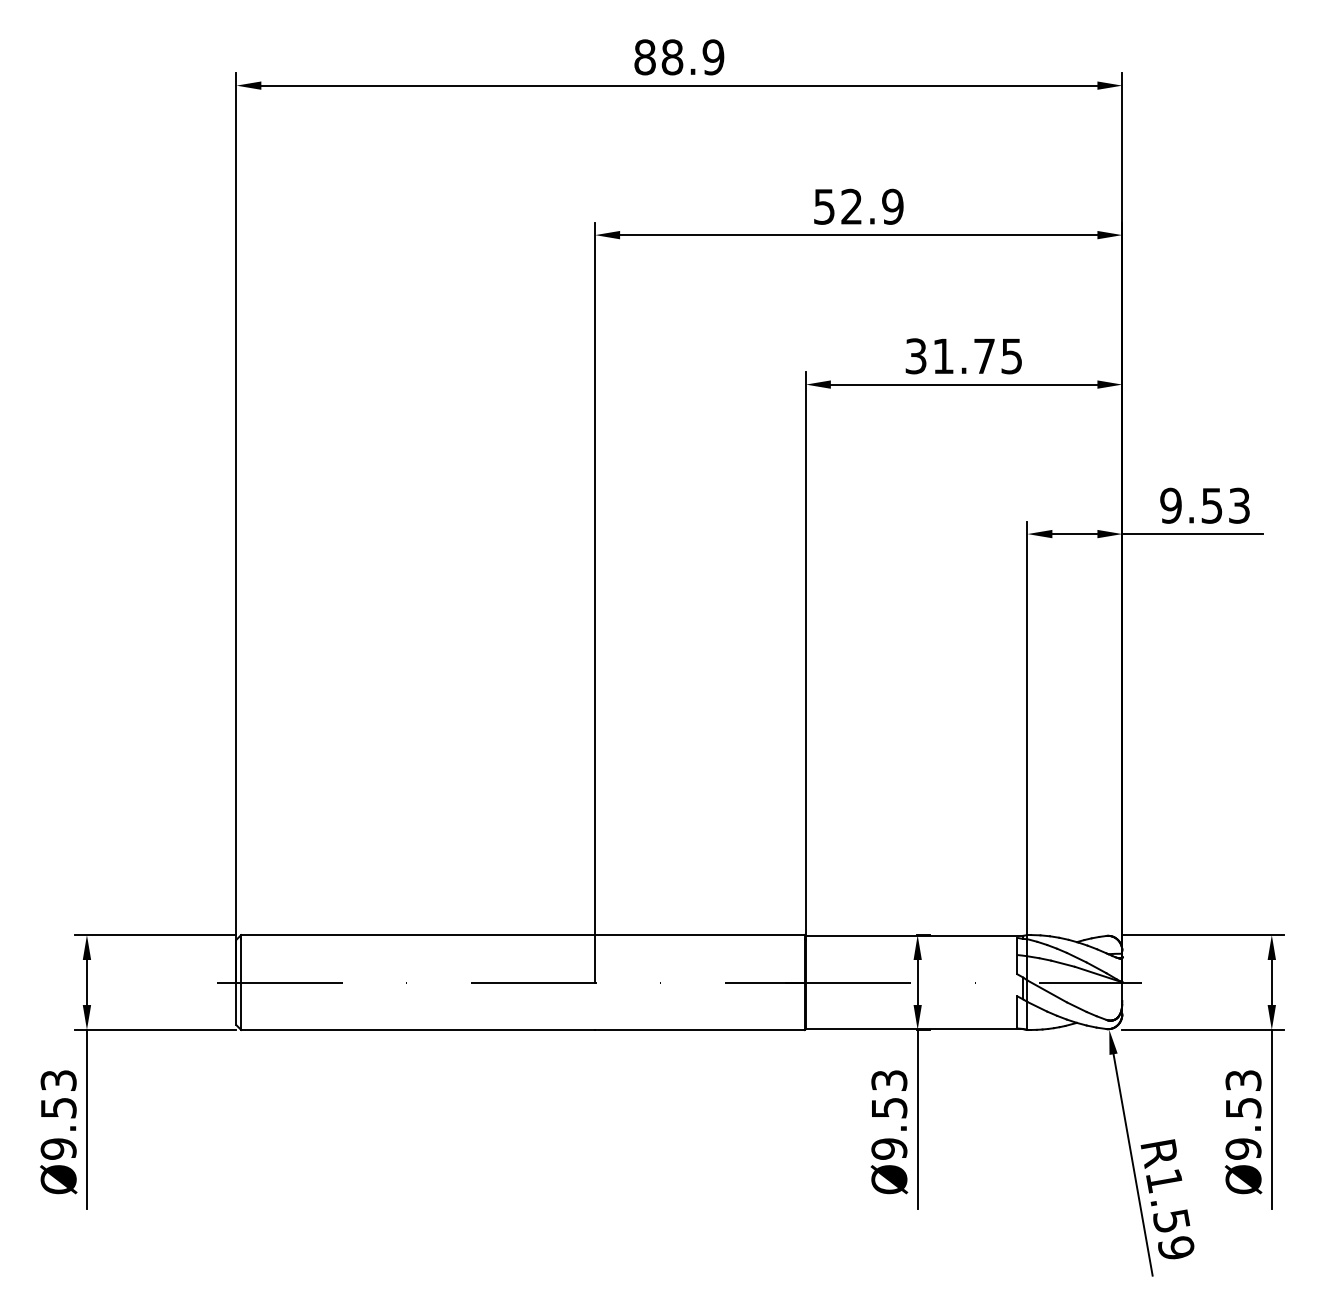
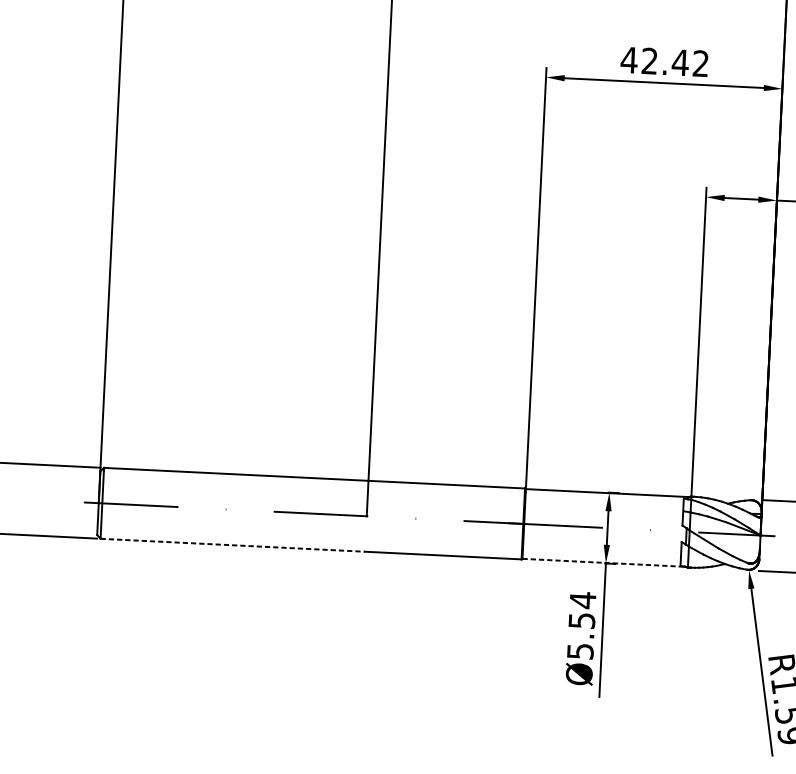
text: (962, 356) -> (664, 62), 31.75 -> 42.42
line: (418, 1029) -> (233, 544), solid -> dashed
line: (914, 1029) -> (603, 563), solid -> dashed
text: (889, 1114) -> (581, 625), Ø9.53 -> Ø5.54

